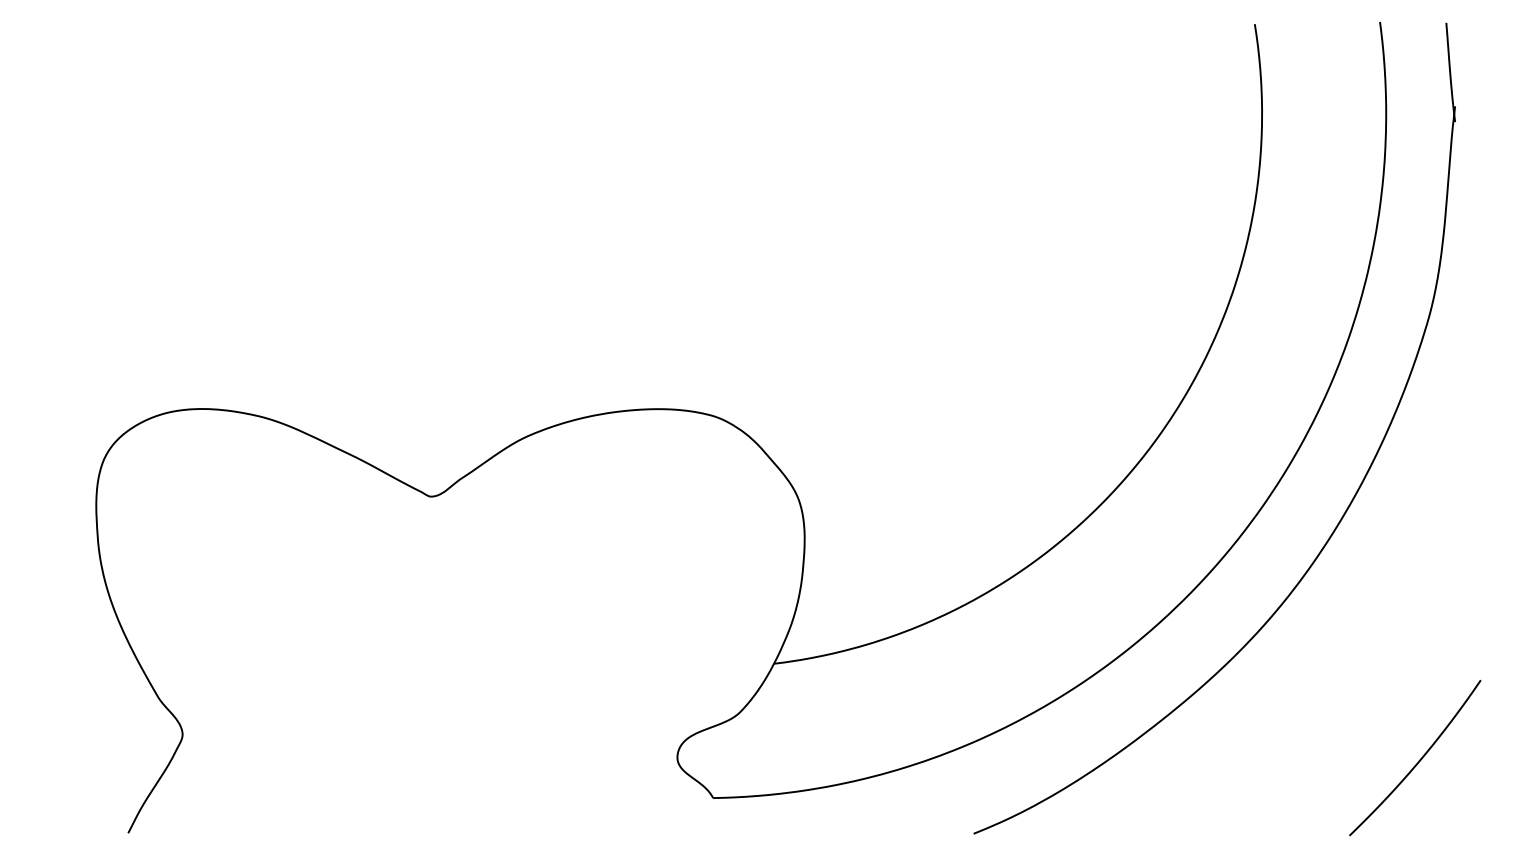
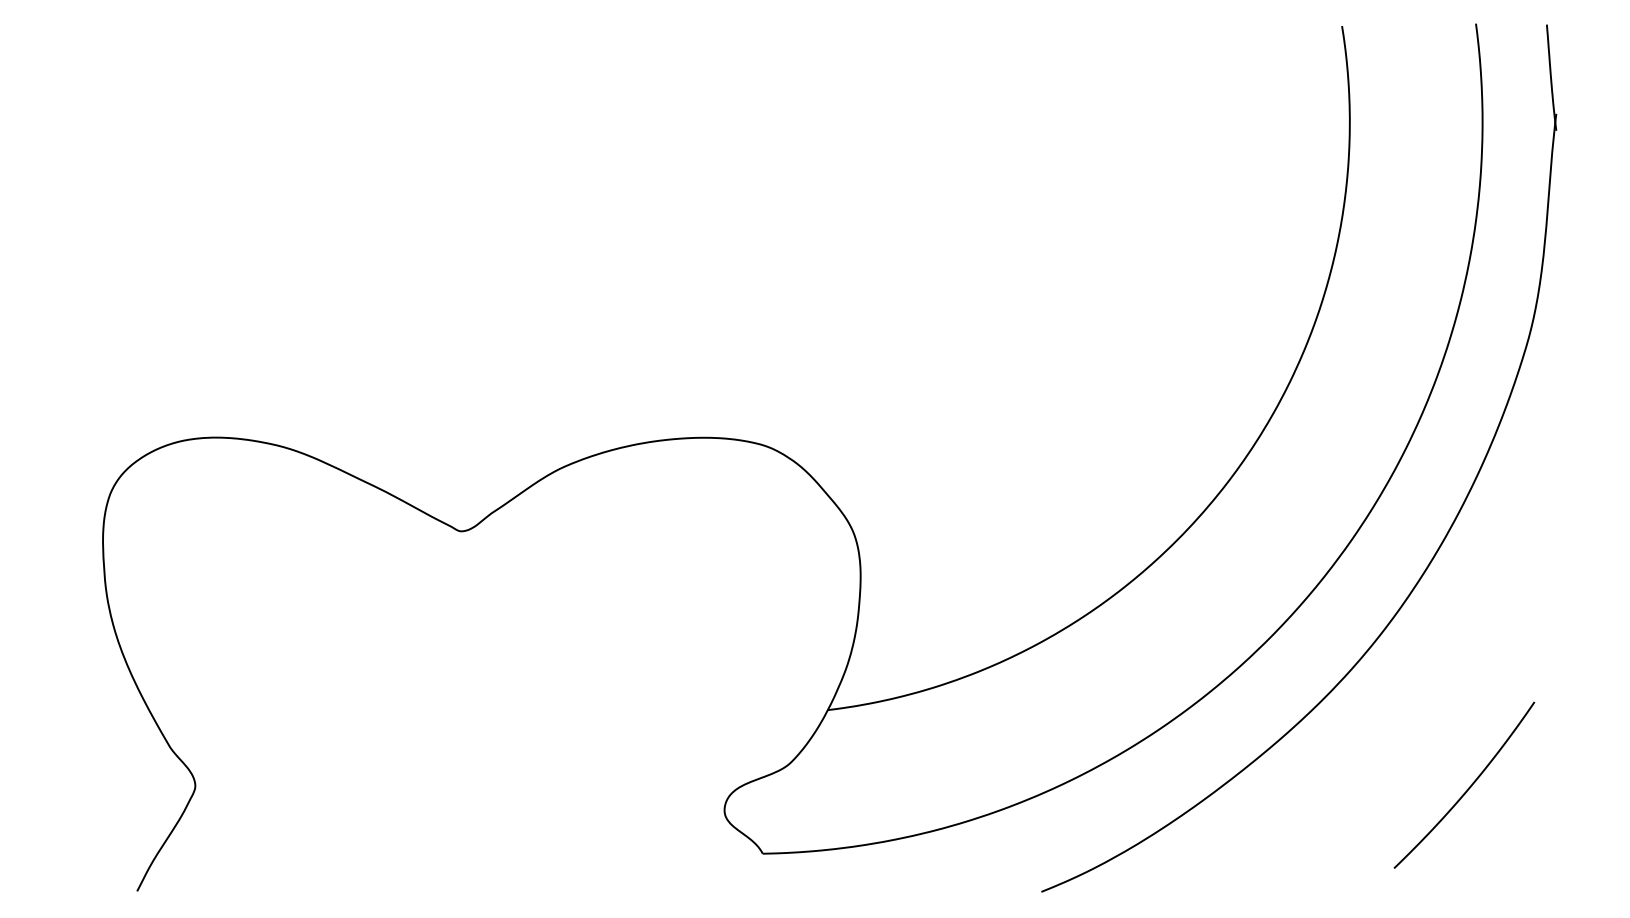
curve: (1418, 760) -> (1467, 787), moved

